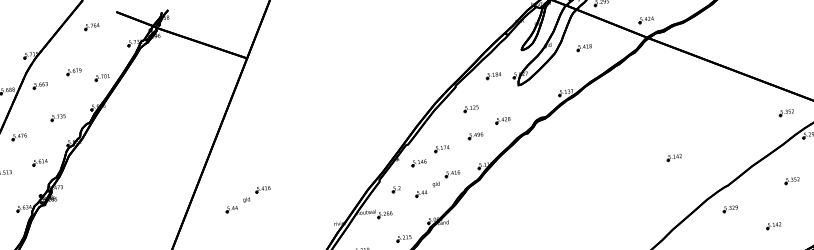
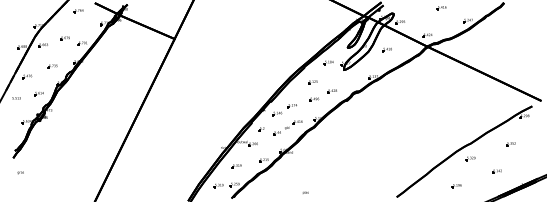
part: (785, 113) -> (510, 101), removed
part: (673, 157) -> (437, 123), removed
part: (247, 199) -> (167, 127), removed

